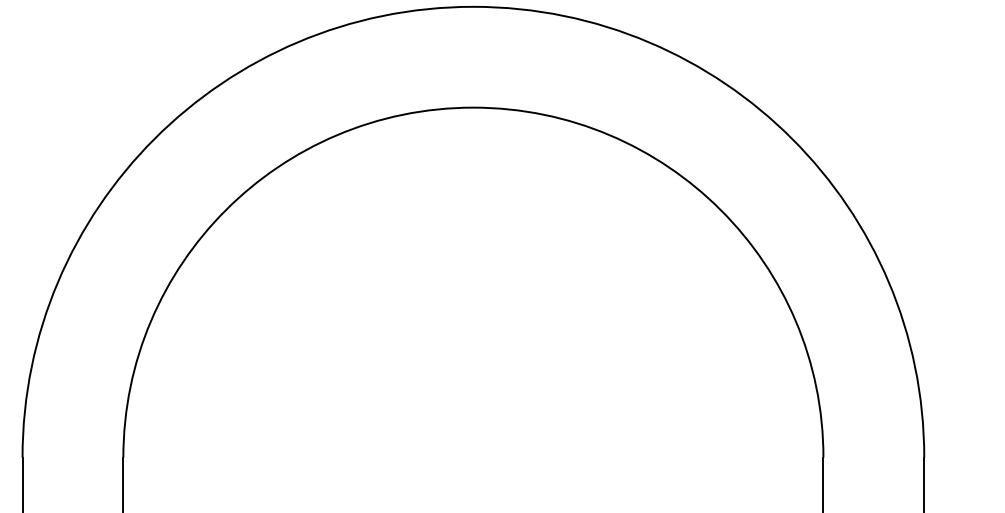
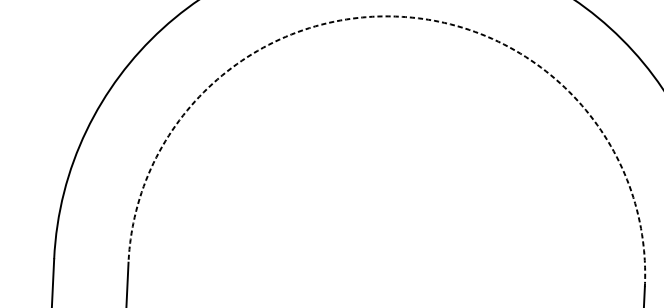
arc: (473, 107) -> (398, 16), solid -> dashed

